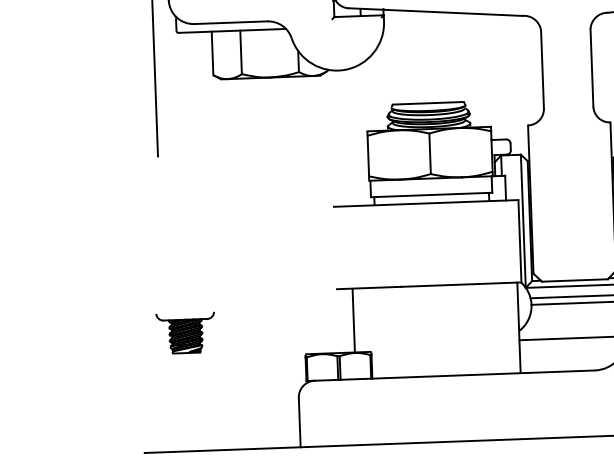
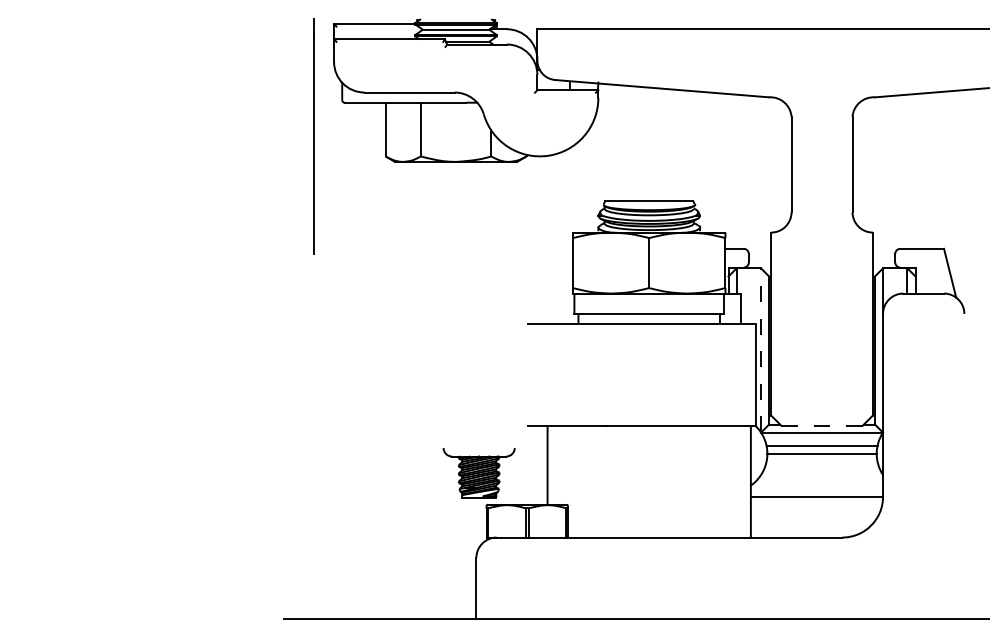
line: (523, 220) -> (761, 349), solid -> dashed
line: (575, 280) -> (822, 425), solid -> dashed
part: (185, 333) -> (478, 473), moved

